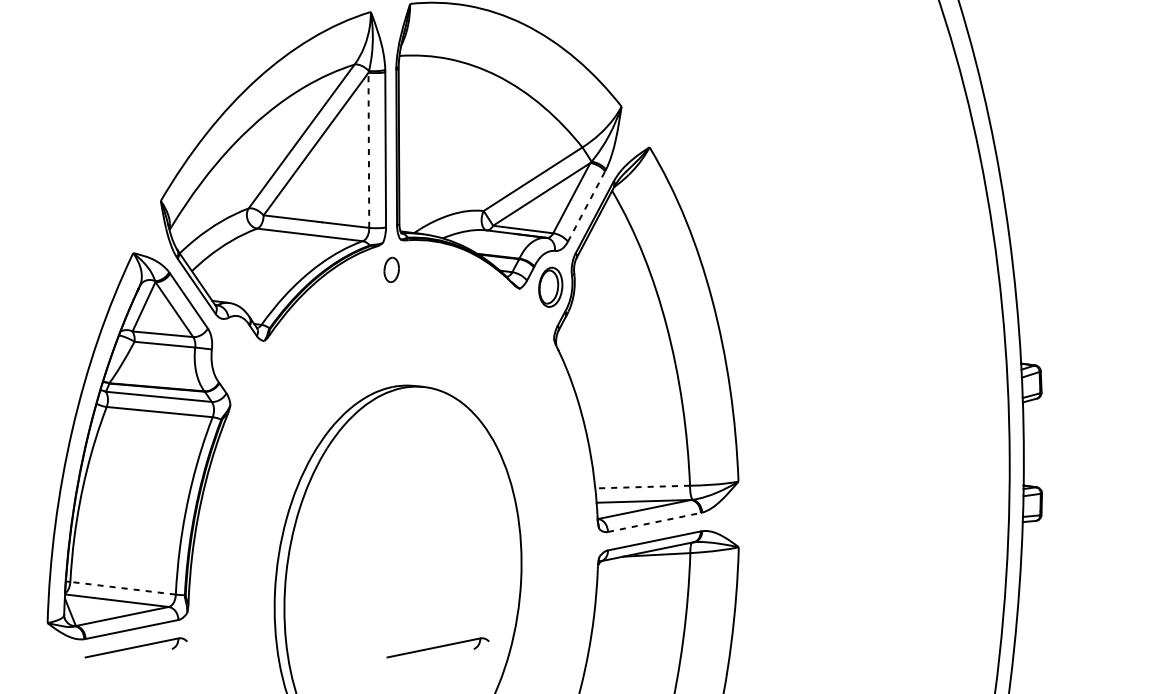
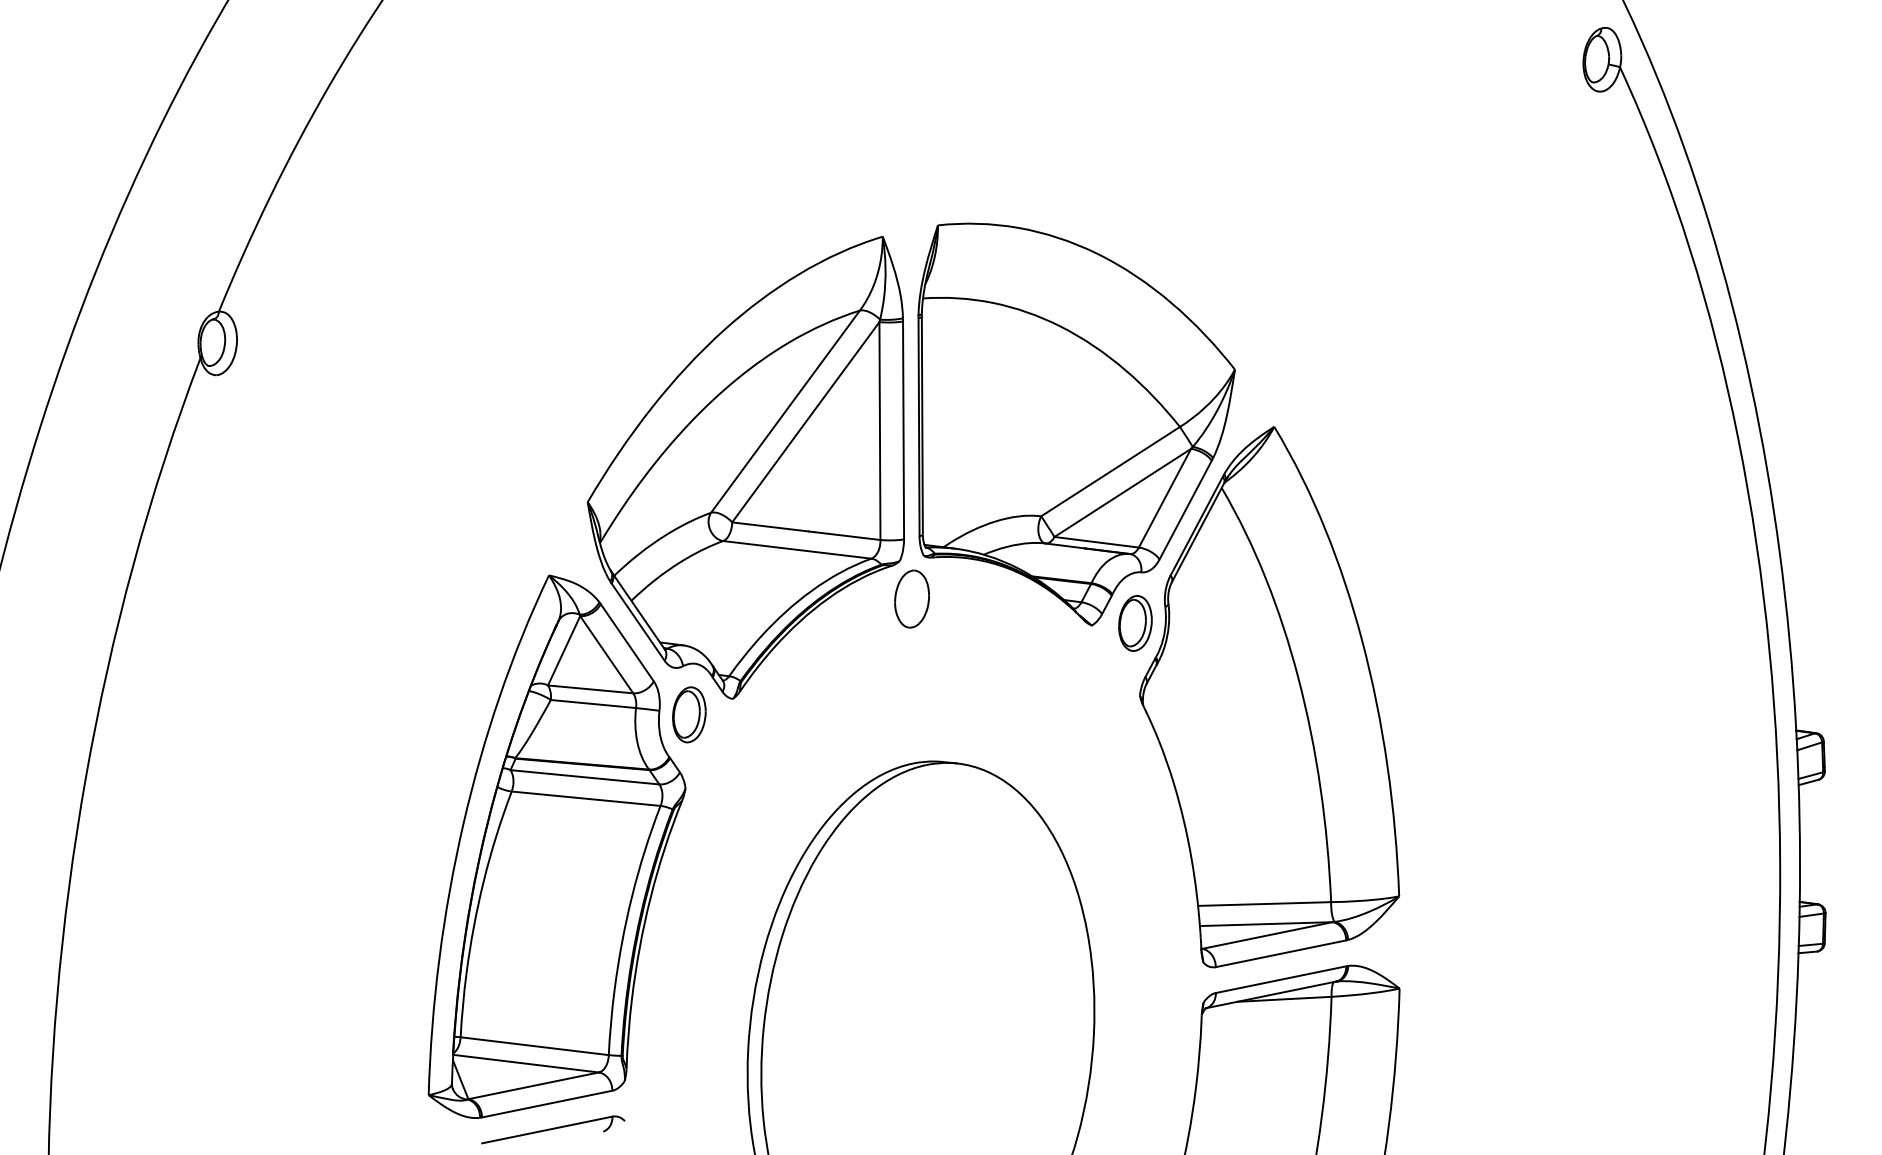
line: (368, 150) -> (879, 431), dashed -> solid
line: (586, 206) -> (1185, 510), dashed -> solid
part: (391, 269) -> (911, 598), size x1.67
part: (233, 352) -> (689, 714), added
line: (642, 487) -> (1264, 904), dashed -> solid
line: (654, 522) -> (1281, 953), dashed -> solid
line: (122, 588) -> (534, 1046), dashed -> solid
part: (438, 647) -> (977, 1129), removed

